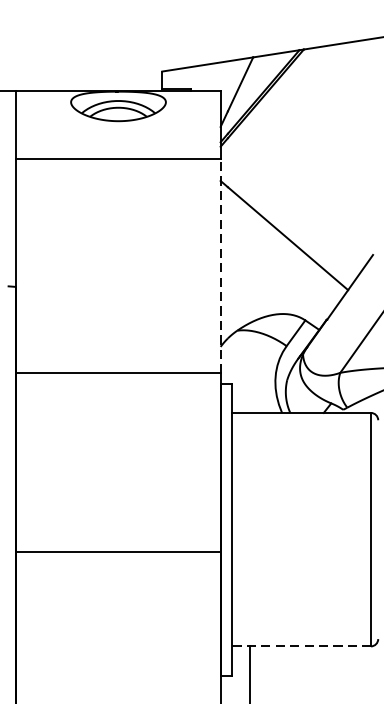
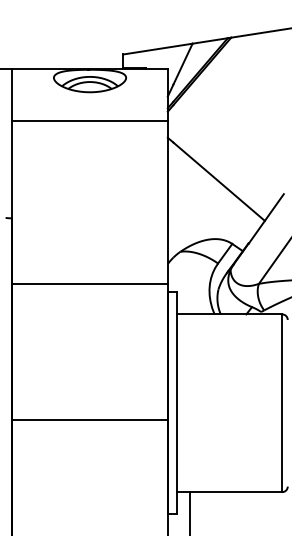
line: (220, 265) -> (167, 202), dashed -> solid
line: (301, 646) -> (229, 492), dashed -> solid

